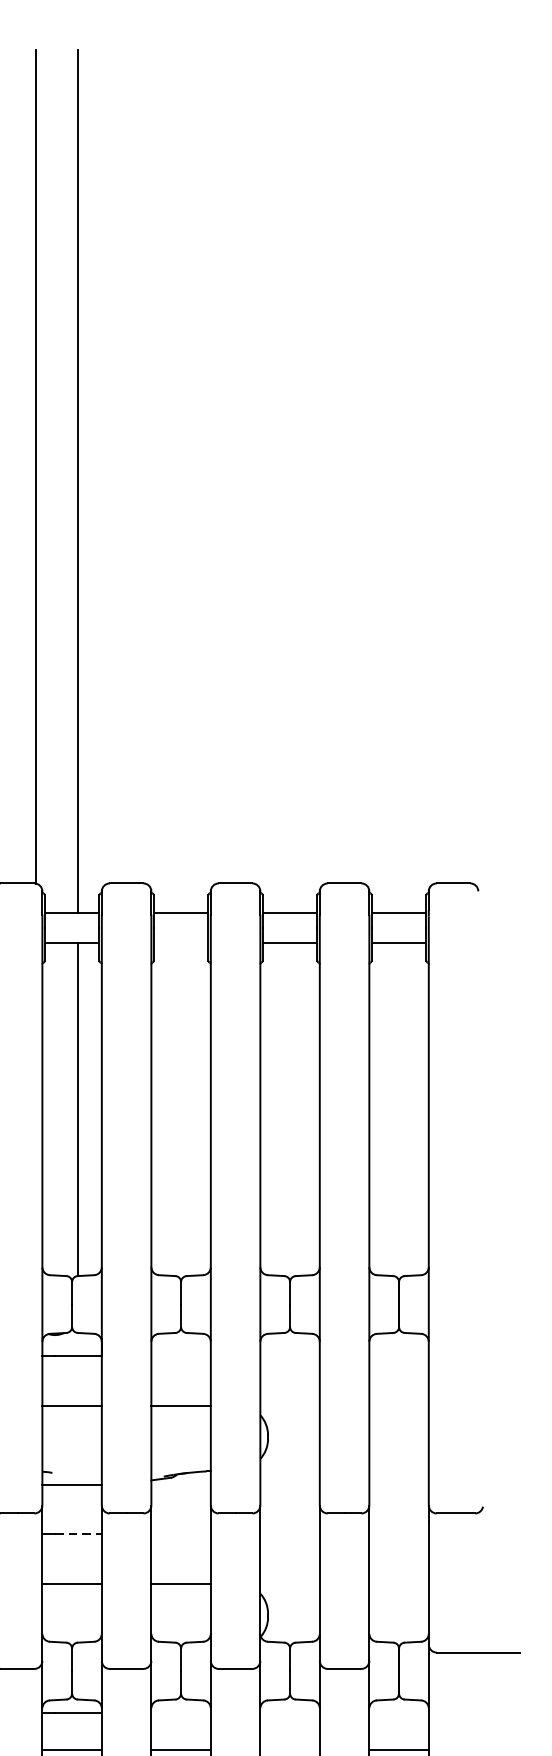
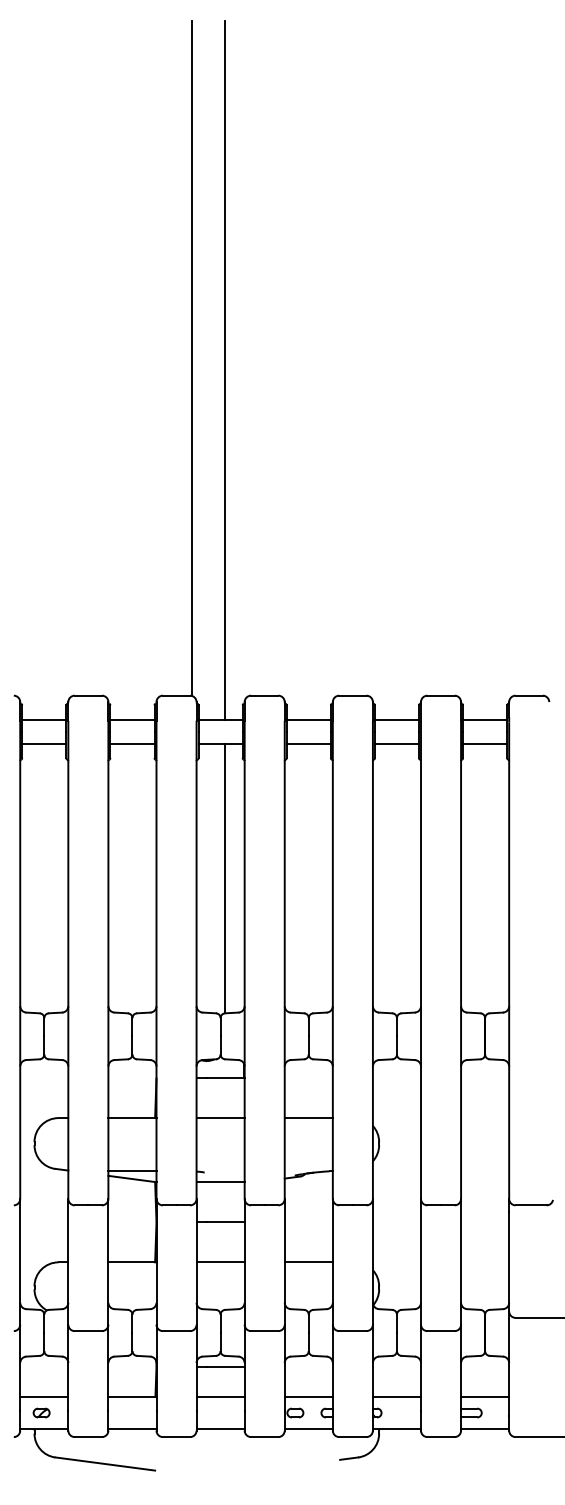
line: (180, 942) -> (308, 743), added
line: (78, 1534) -> (225, 1222), dashed -> solid
line: (289, 1750) -> (396, 1397), added

